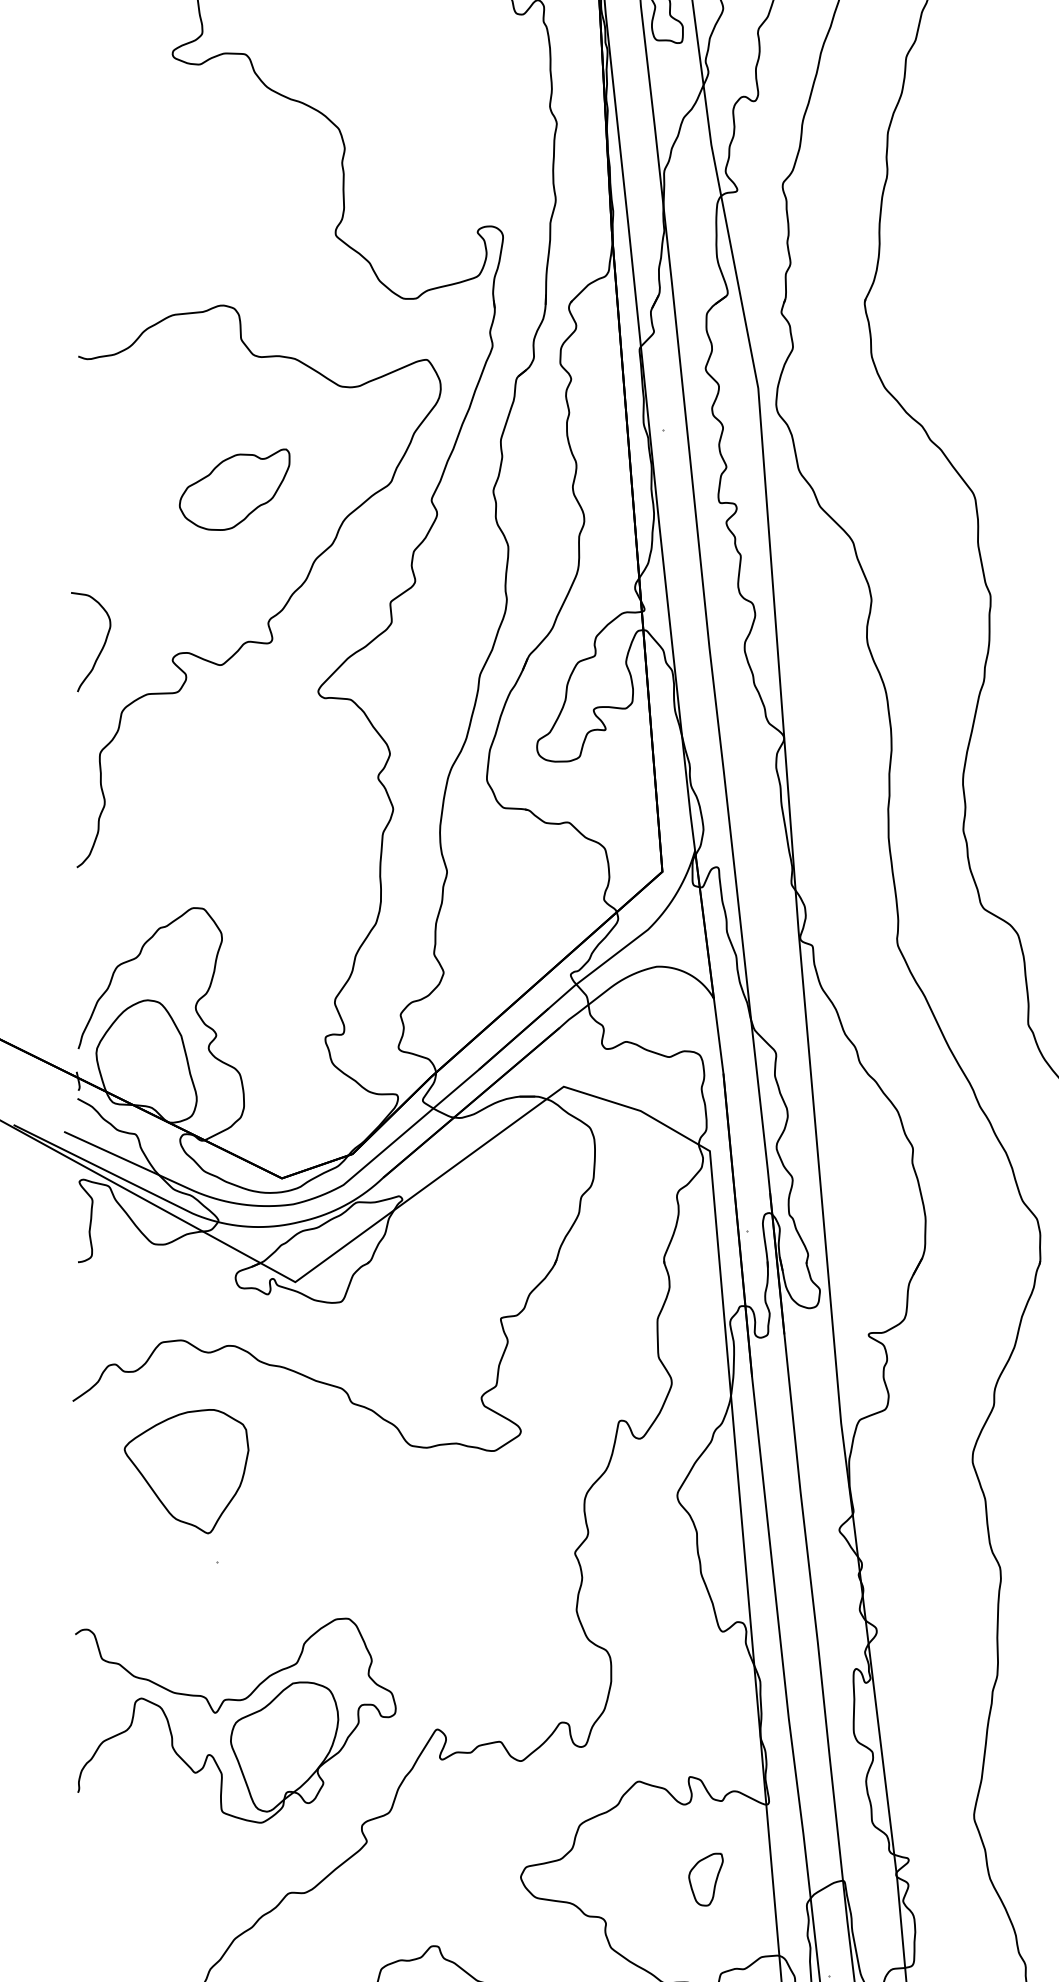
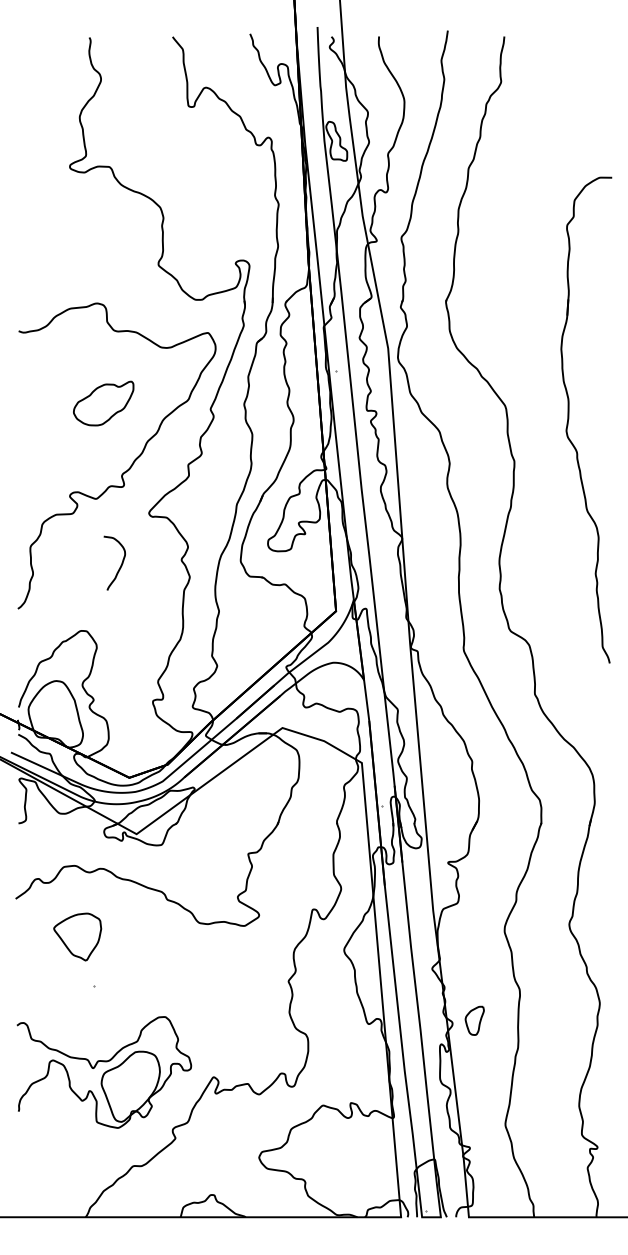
curve: (101, 645) -> (120, 565), moved
part: (186, 1470) -> (77, 936), size x0.7
part: (705, 1878) -> (474, 1020), moved

